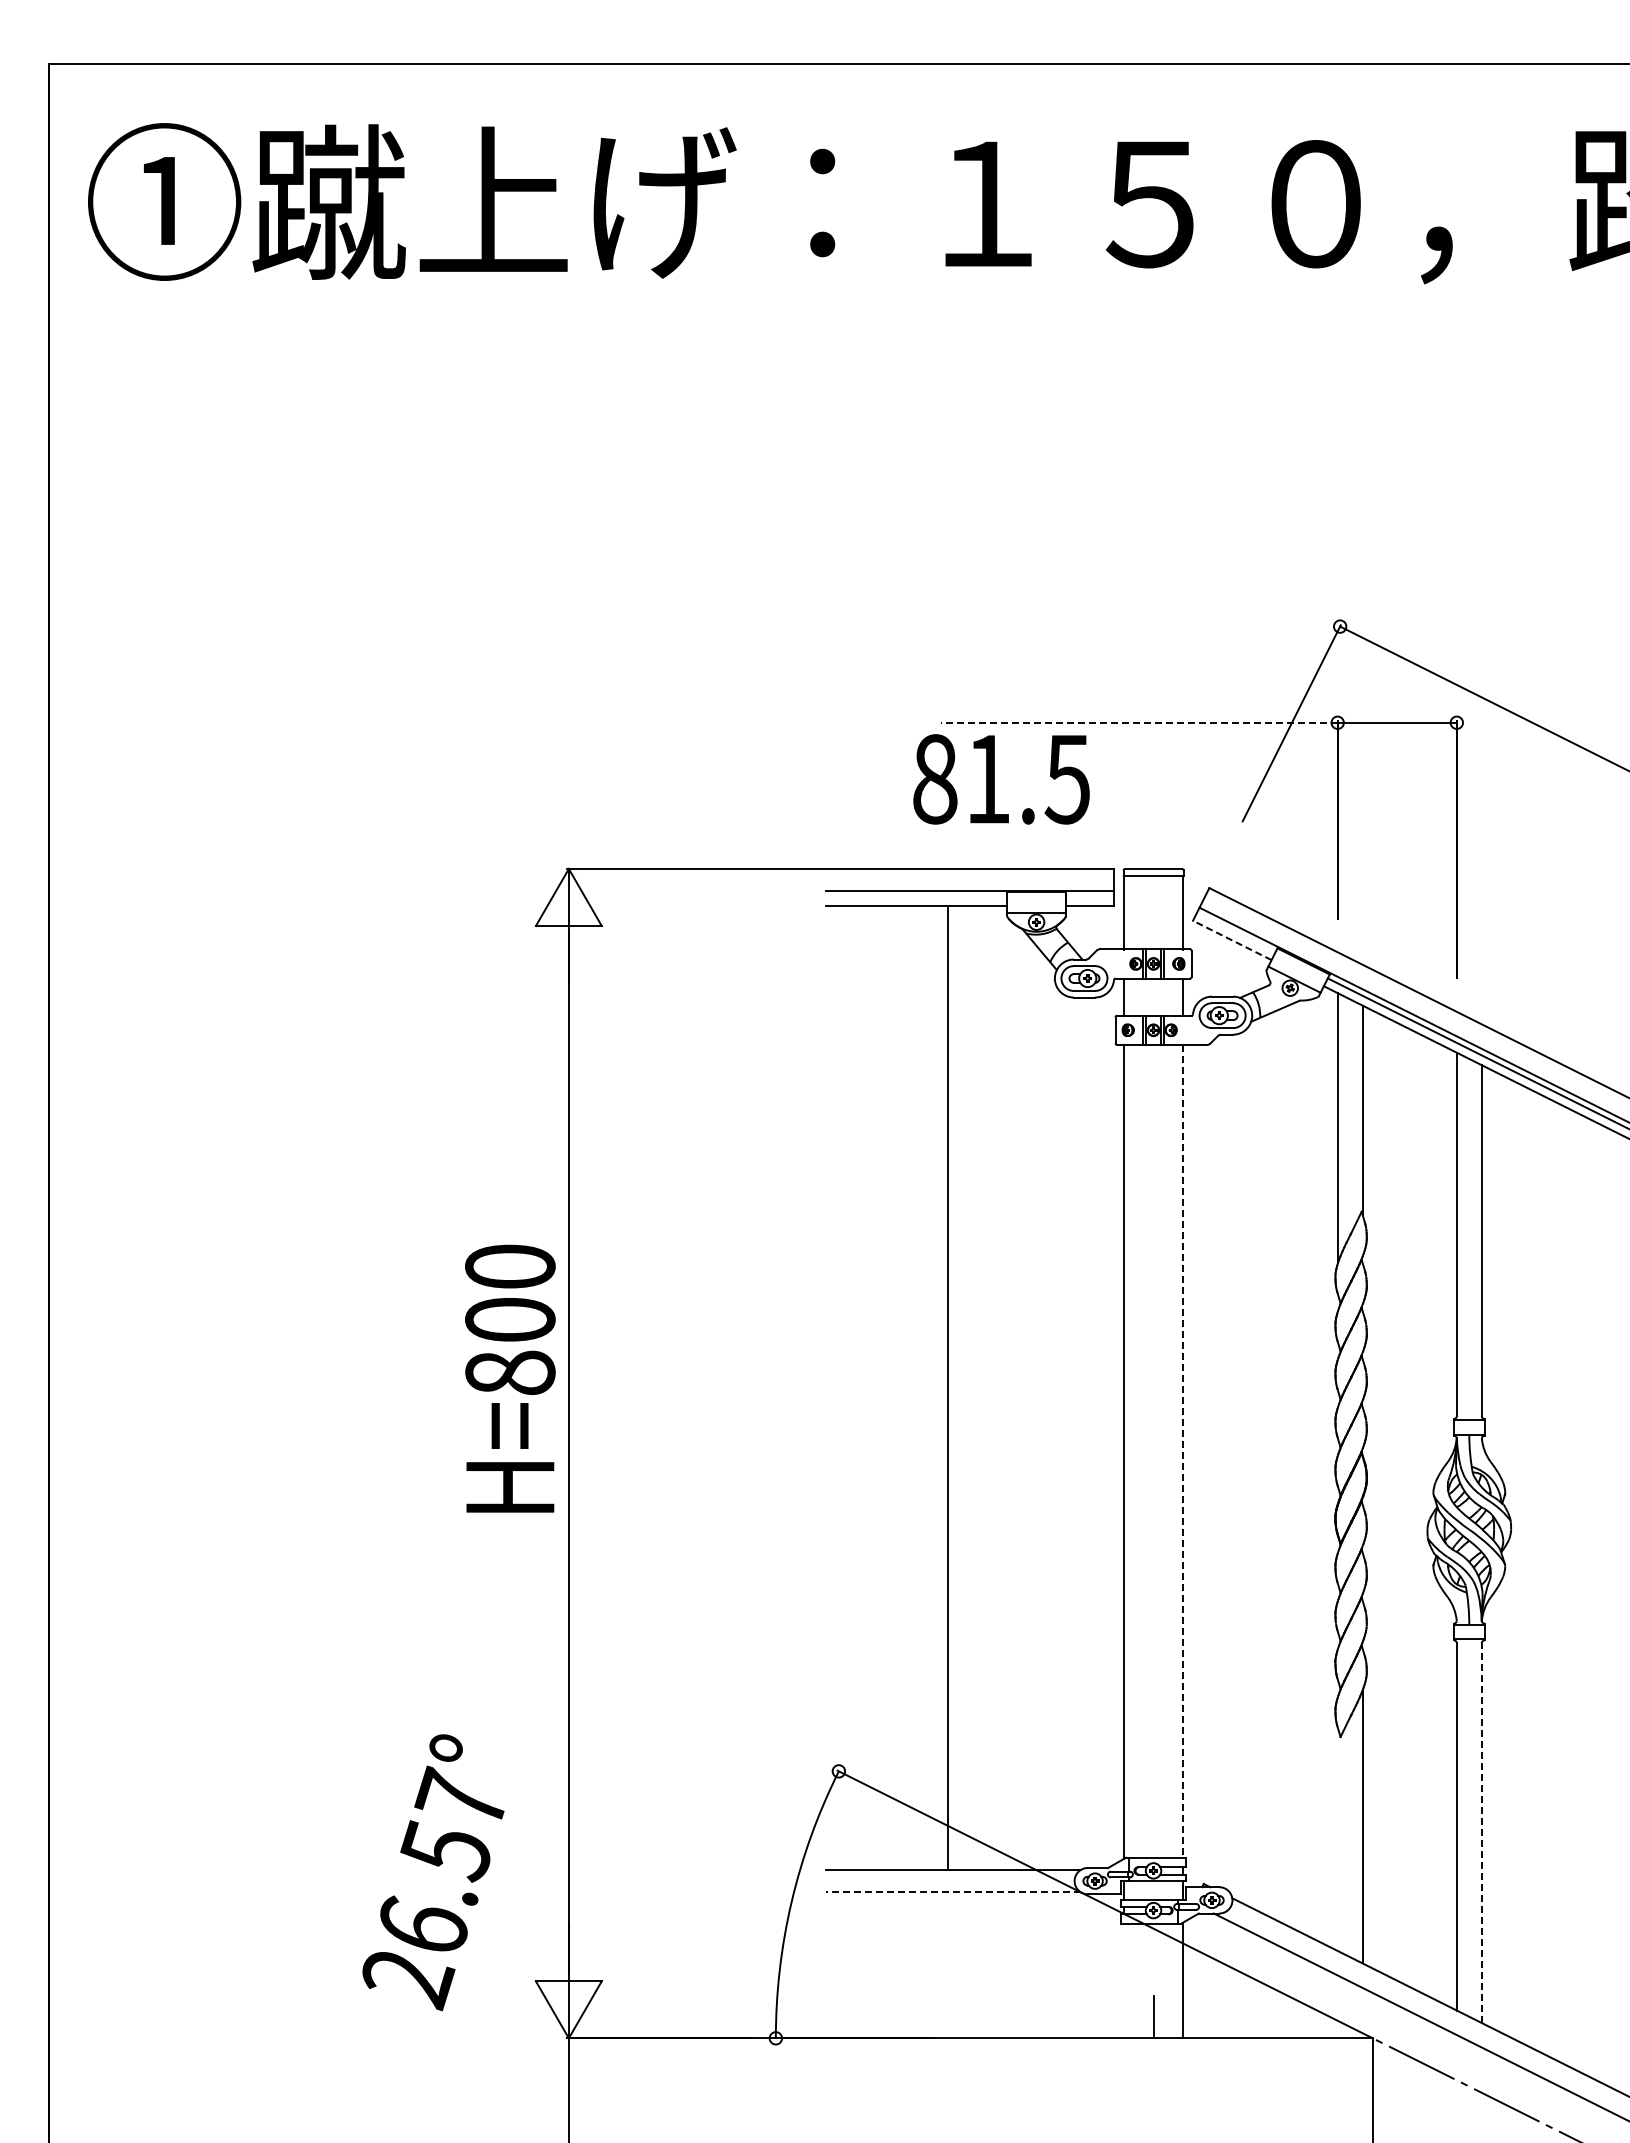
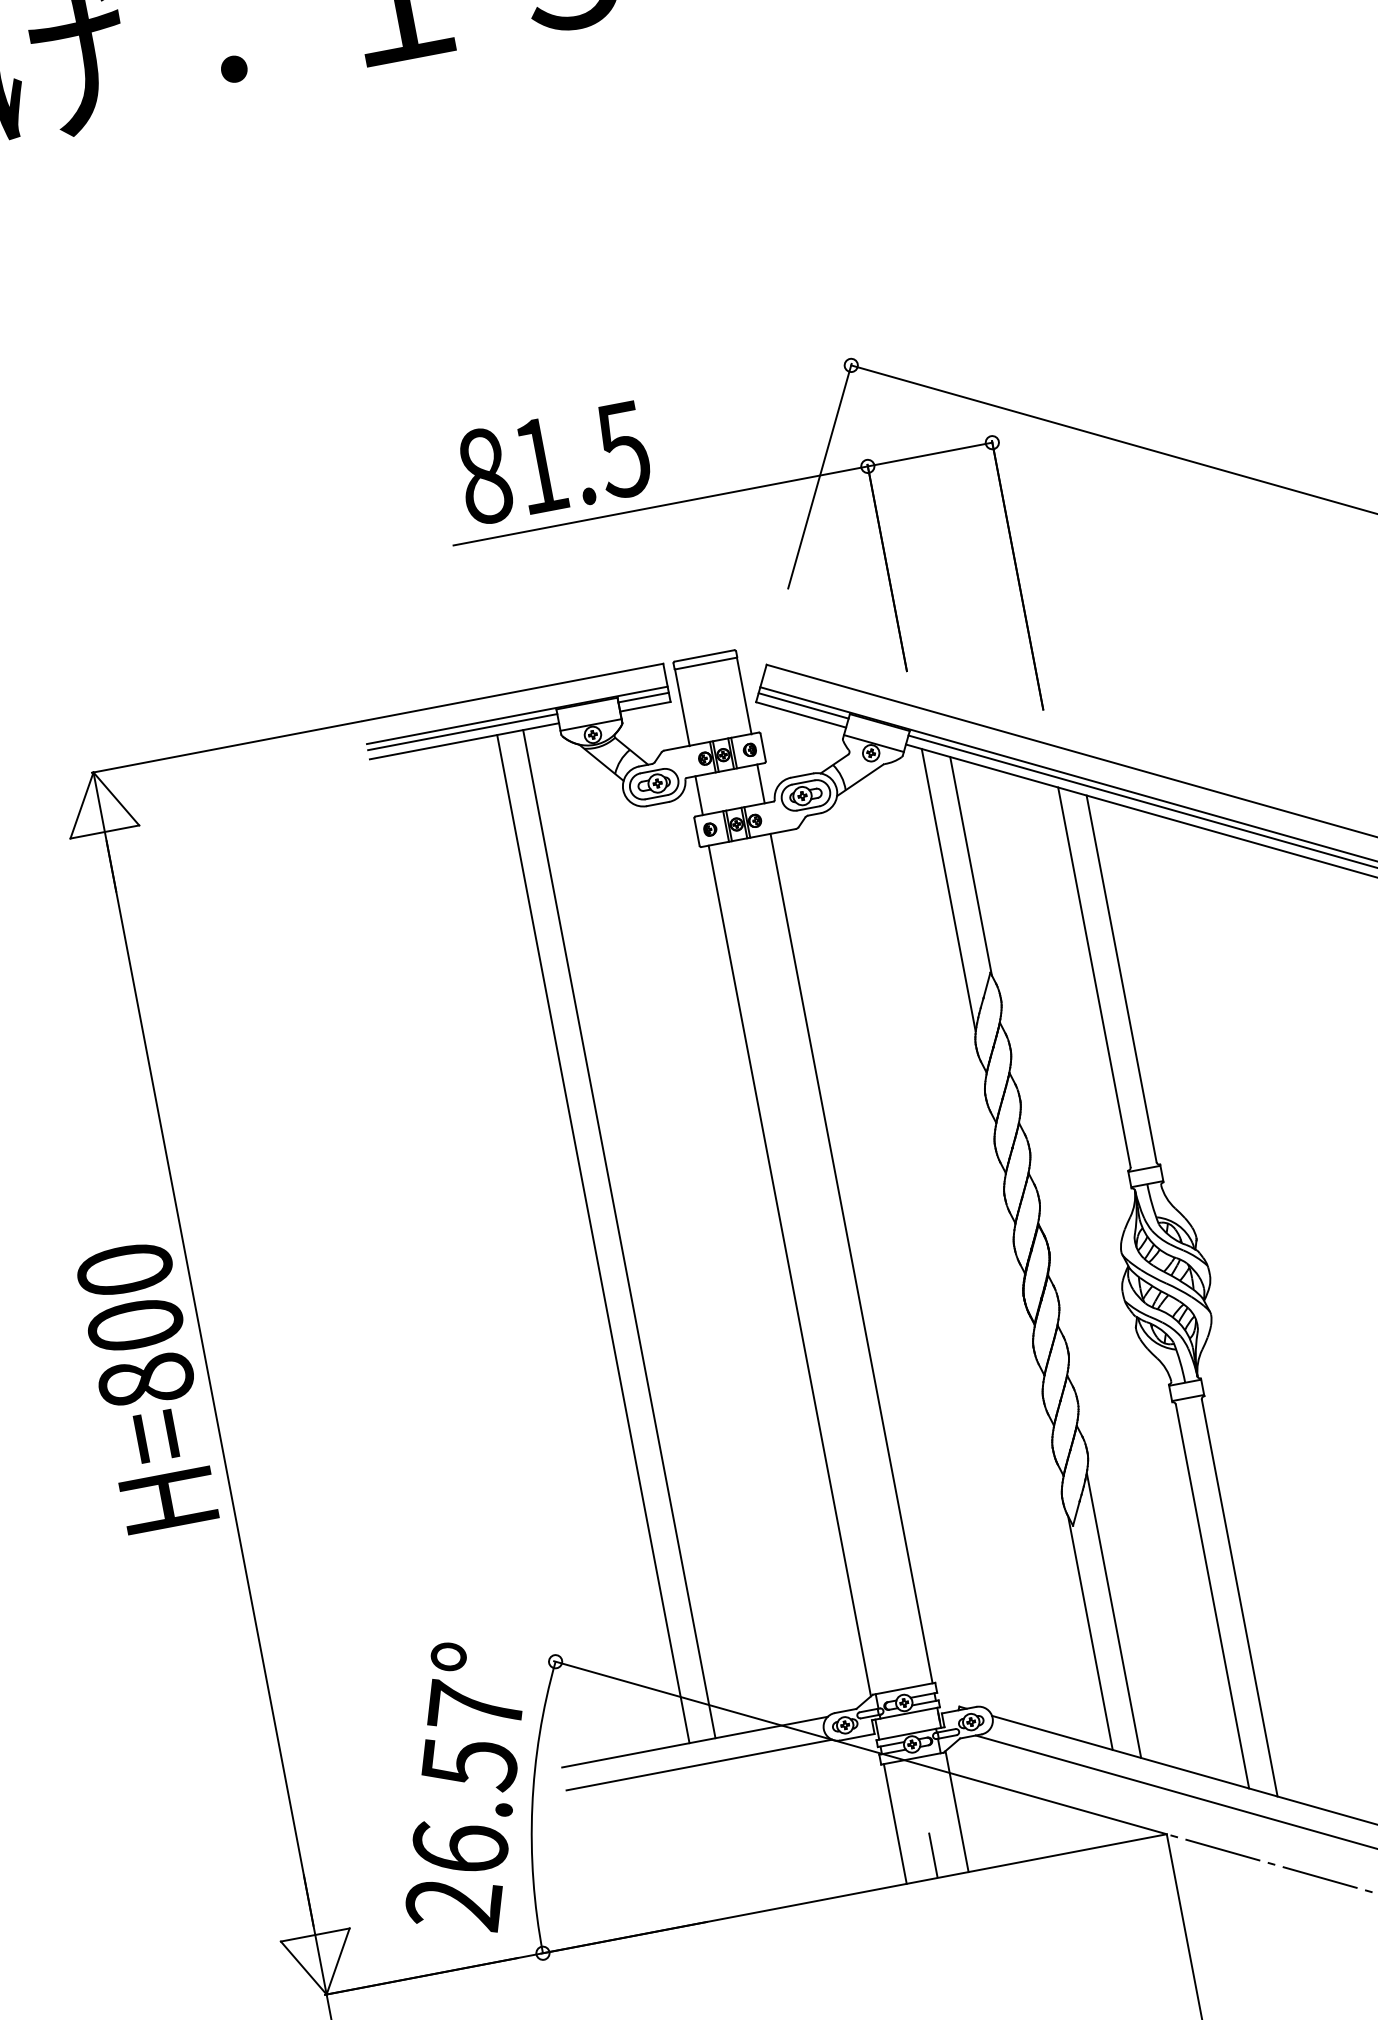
line: (1138, 722) -> (659, 505), dashed -> solid
text: (1001, 779) -> (554, 463), moved
line: (916, 896) -> (462, 731), added
line: (1089, 896) -> (643, 697), added
line: (1235, 932) -> (802, 705), added
line: (1232, 940) -> (801, 714), dashed -> solid
text: (510, 1378) -> (147, 1386), moved
line: (973, 1387) -> (619, 1233), added
line: (1183, 1451) -> (851, 1258), dashed -> solid
line: (1481, 1833) -> (1239, 1598), dashed -> solid
line: (1337, 1838) -> (1090, 1632), added
text: (433, 1872) -> (460, 1789), moved
line: (952, 1892) -> (698, 1765), dashed -> solid
line: (1123, 1980) -> (894, 1823), added

